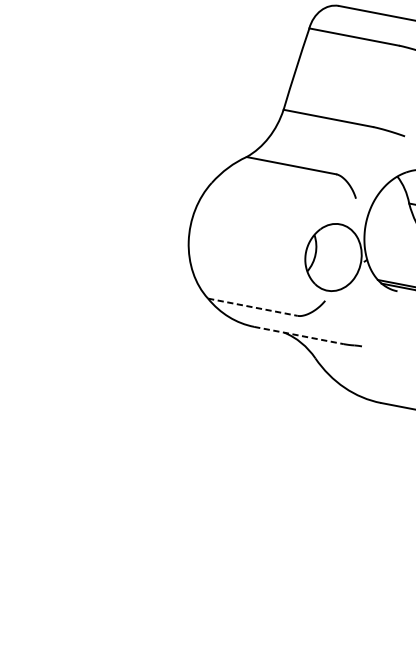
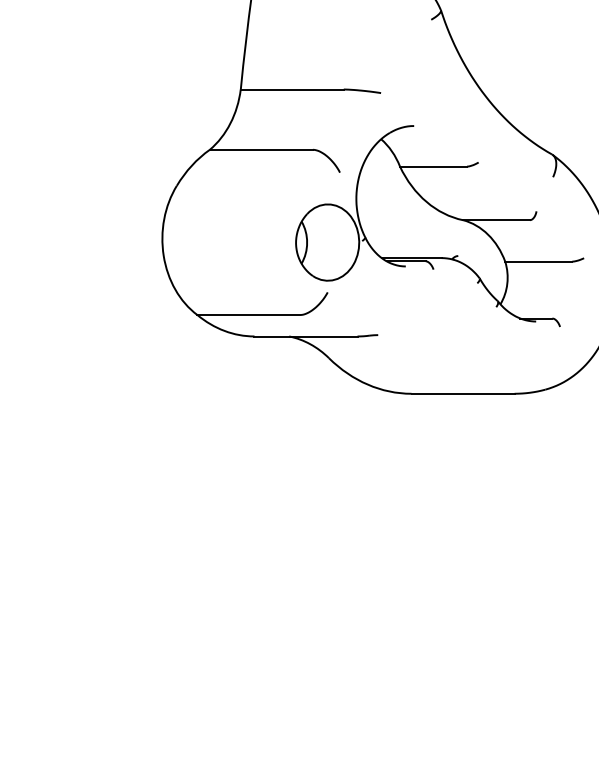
line: (253, 307) -> (249, 315), dashed -> solid
line: (299, 335) -> (306, 336), dashed -> solid

